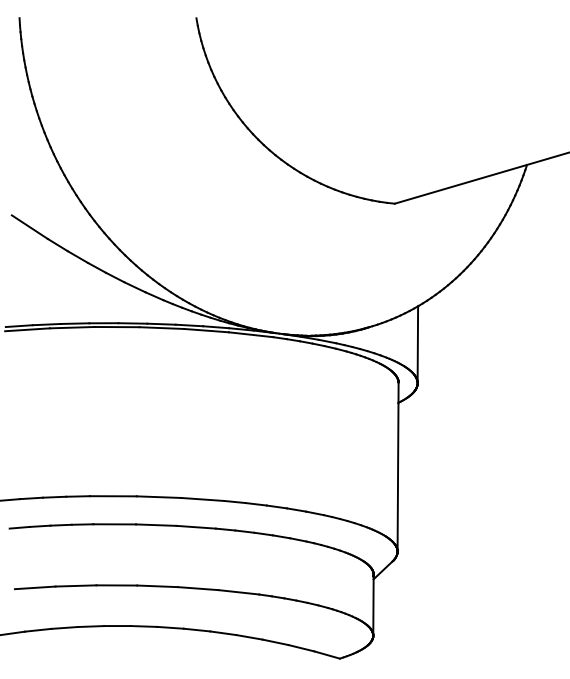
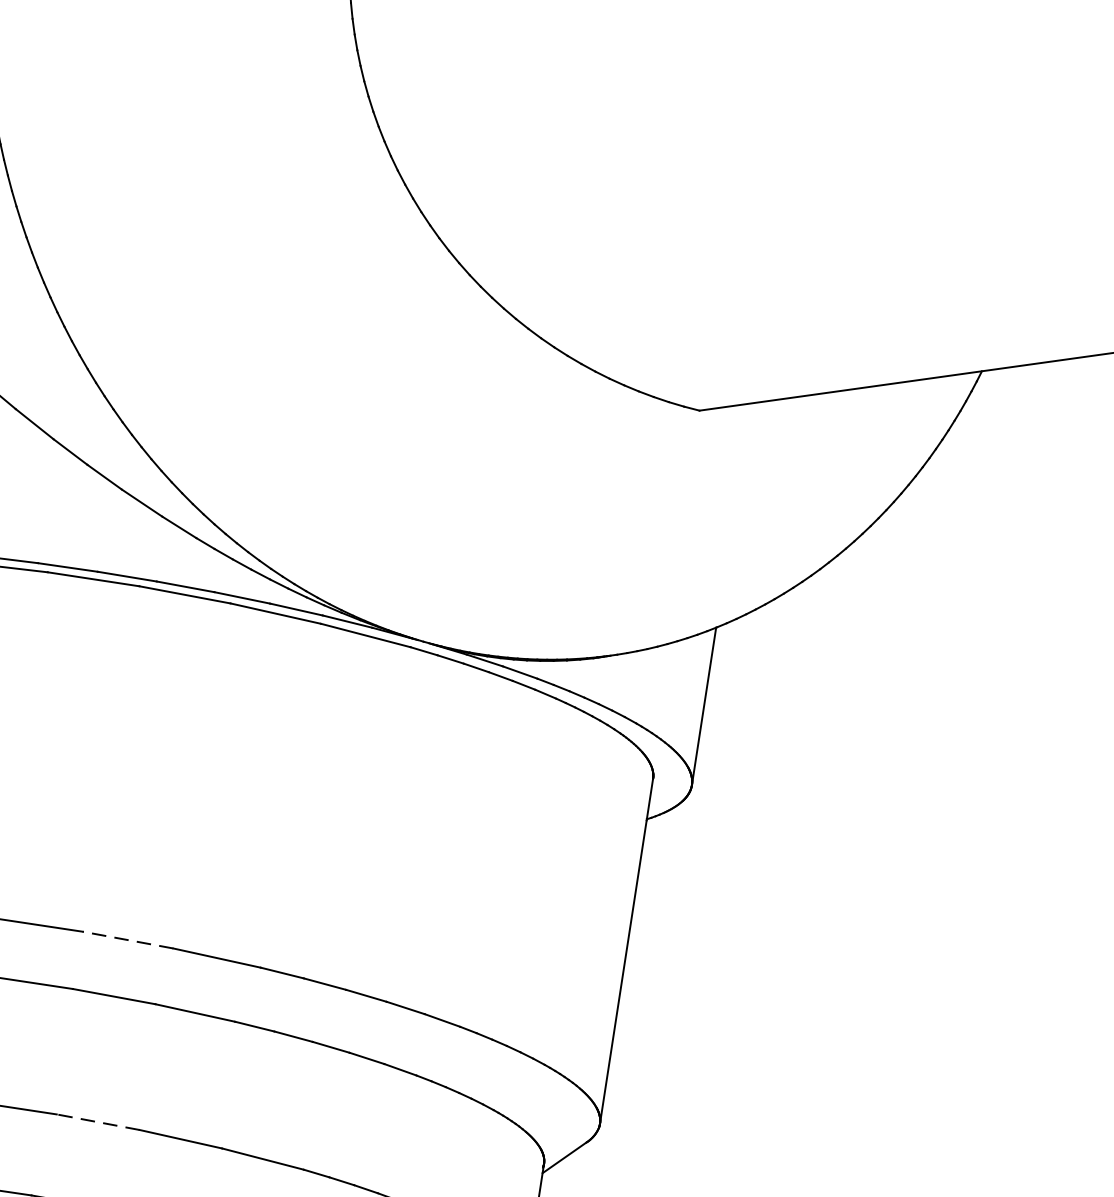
line: (158, 497) -> (126, 940), solid -> dashed
line: (157, 586) -> (98, 1122), solid -> dashed

